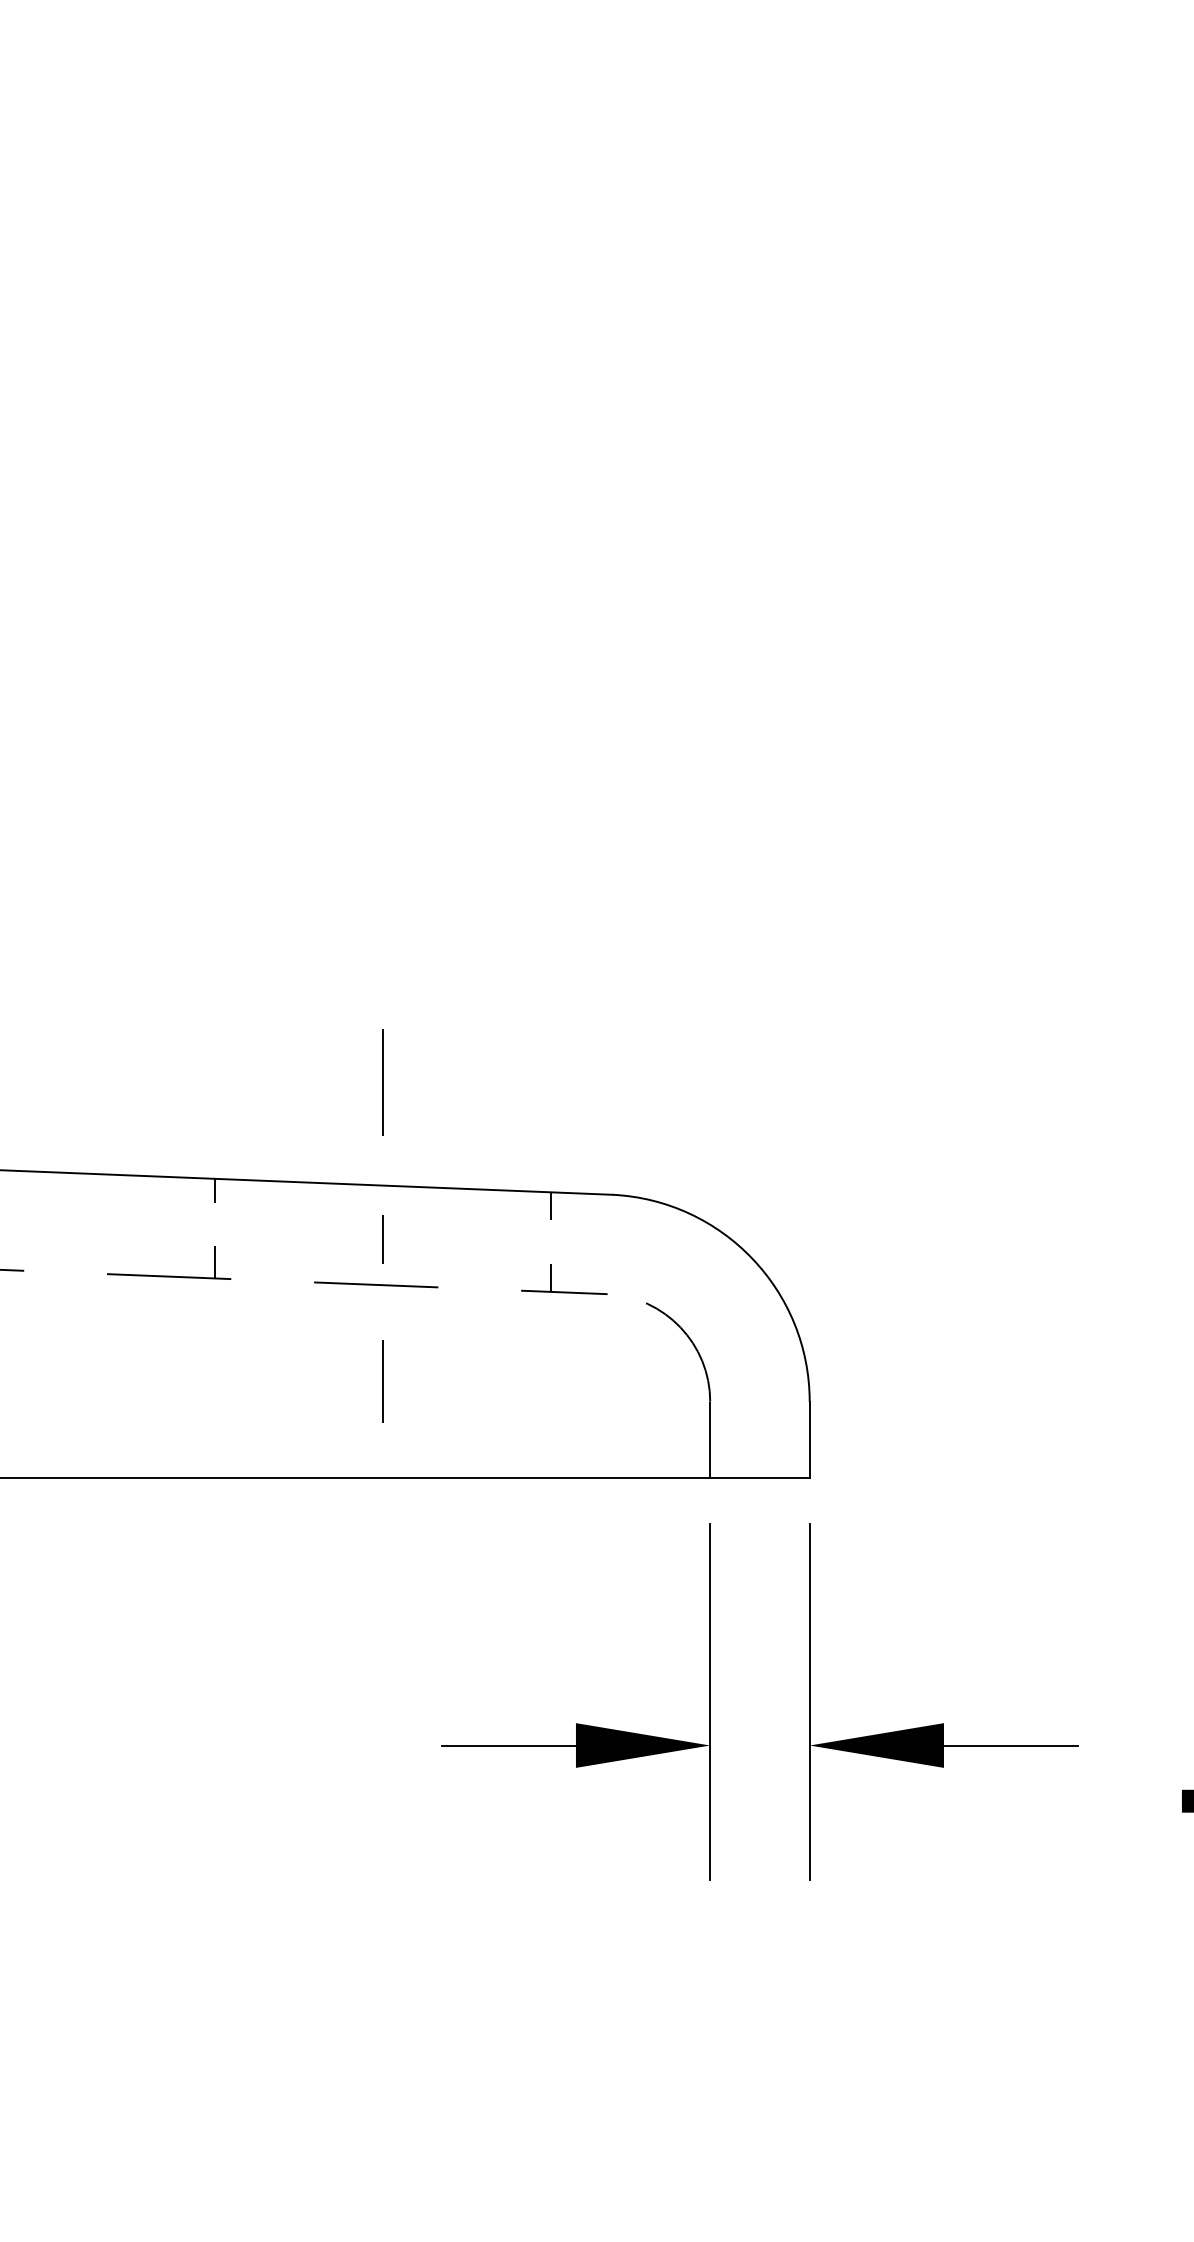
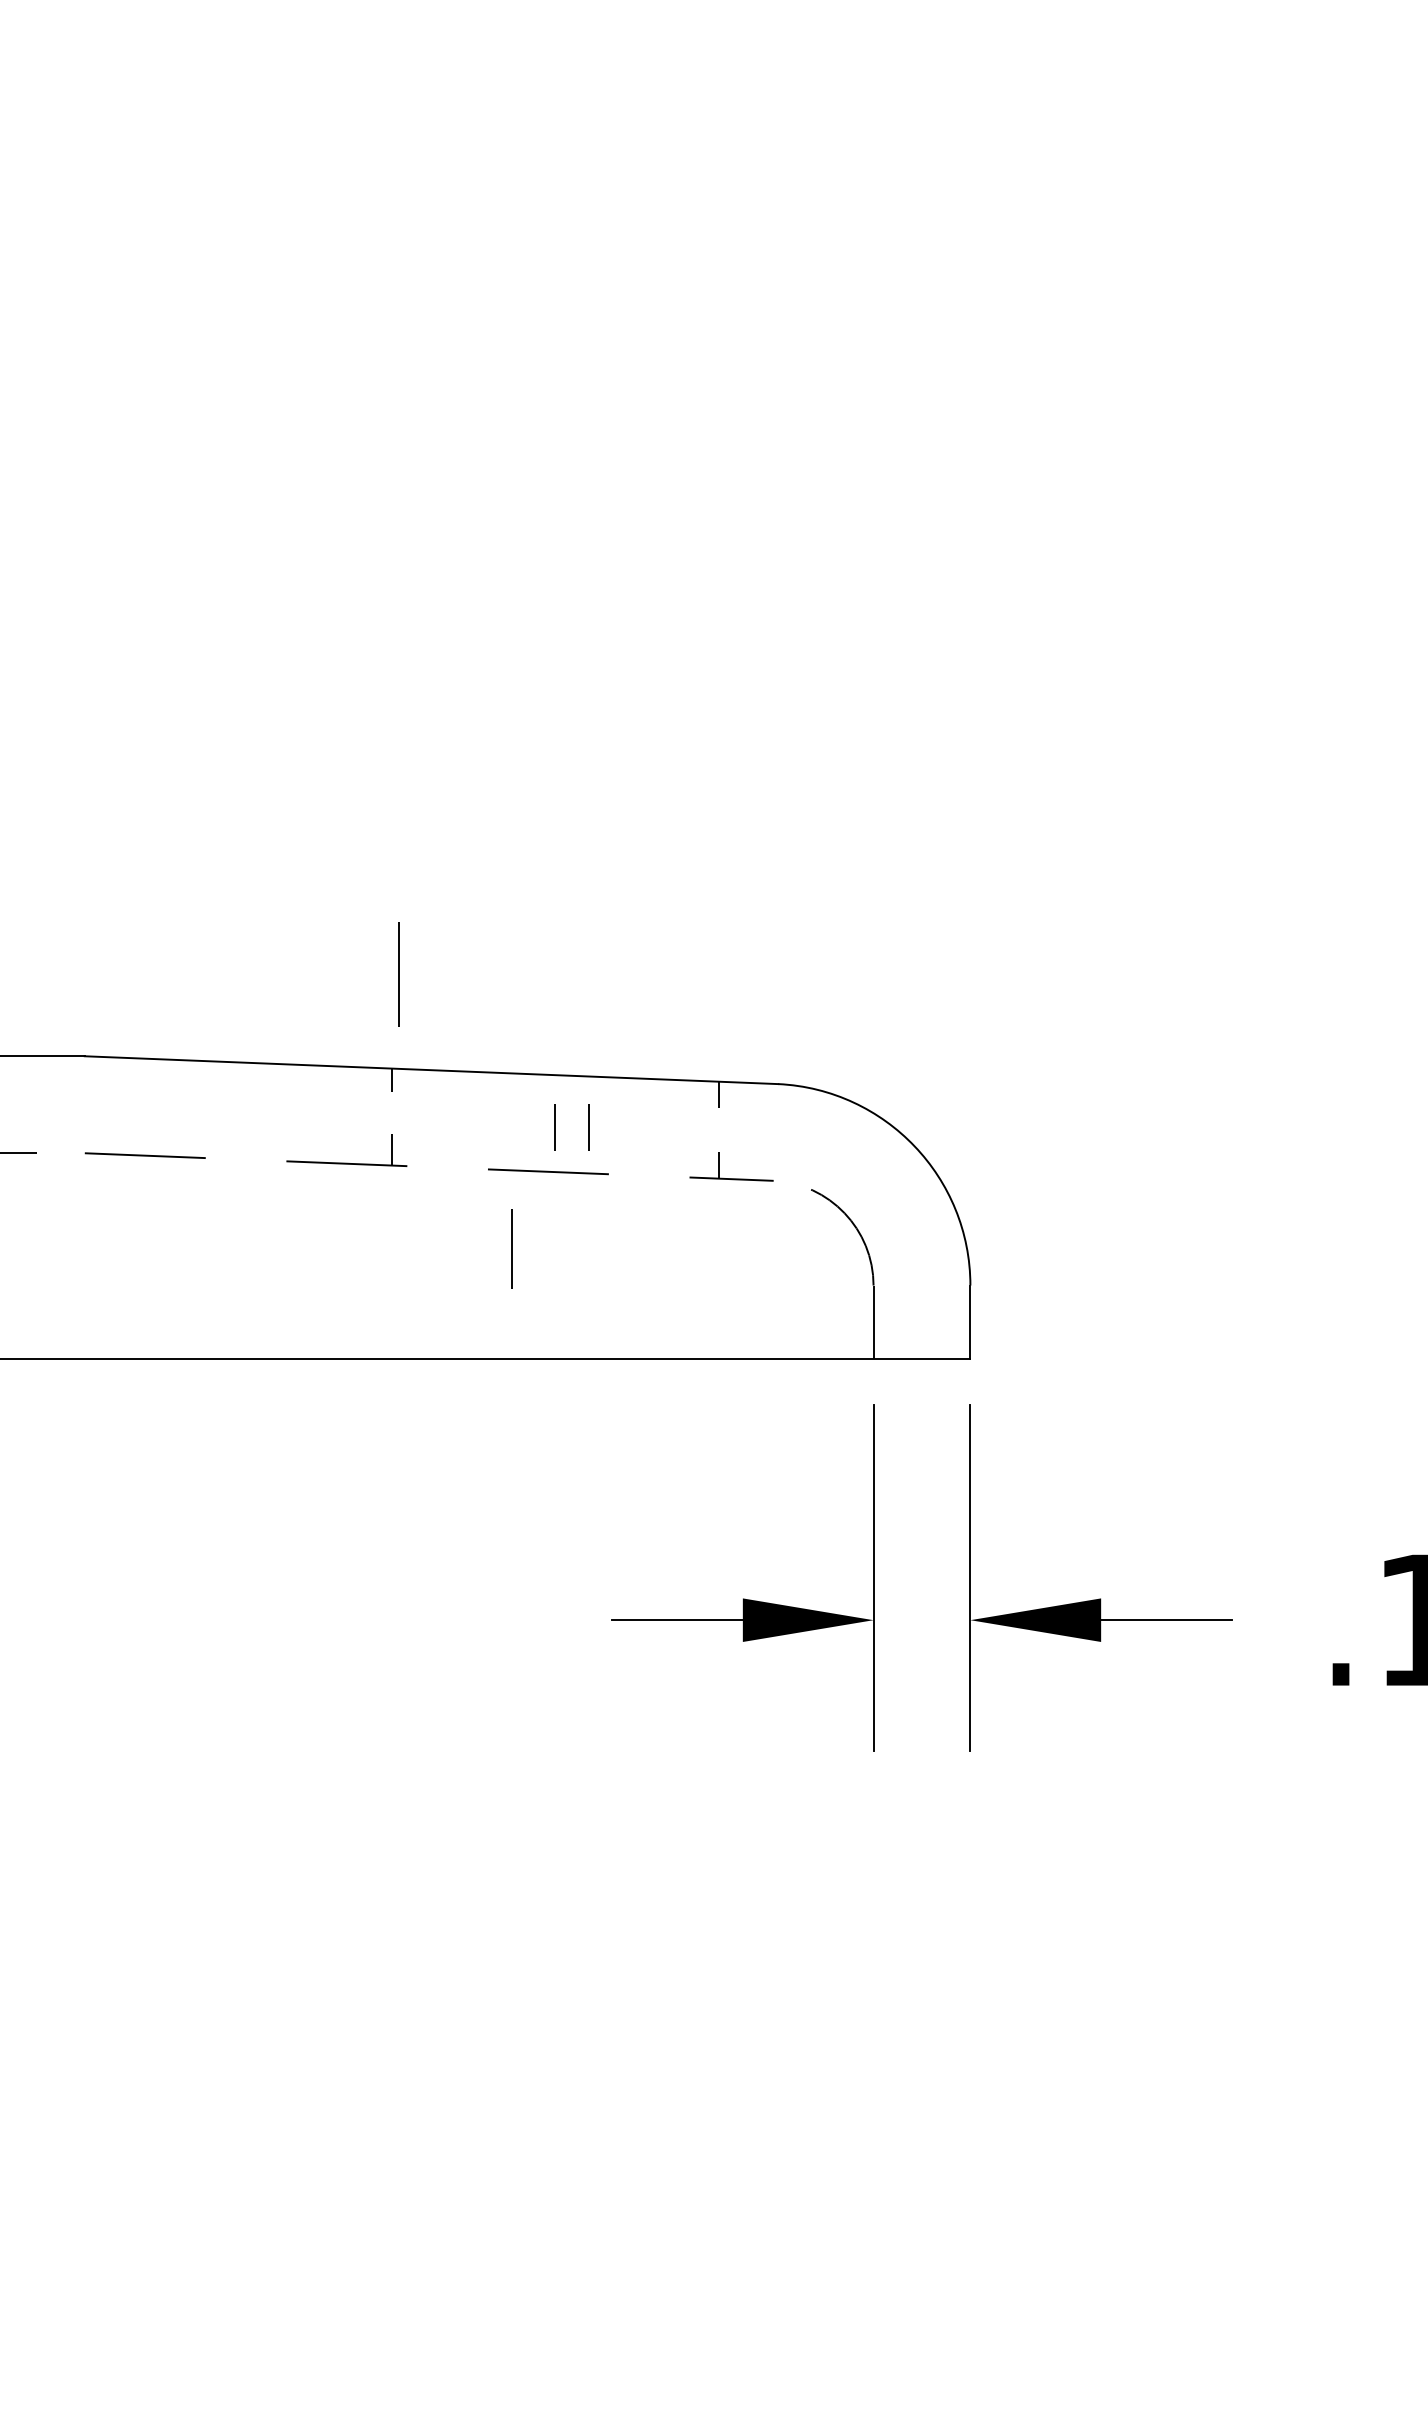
line: (382, 1082) -> (398, 974), moved
line: (417, 1239) -> (588, 1127), added
line: (382, 1381) -> (511, 1248), moved

